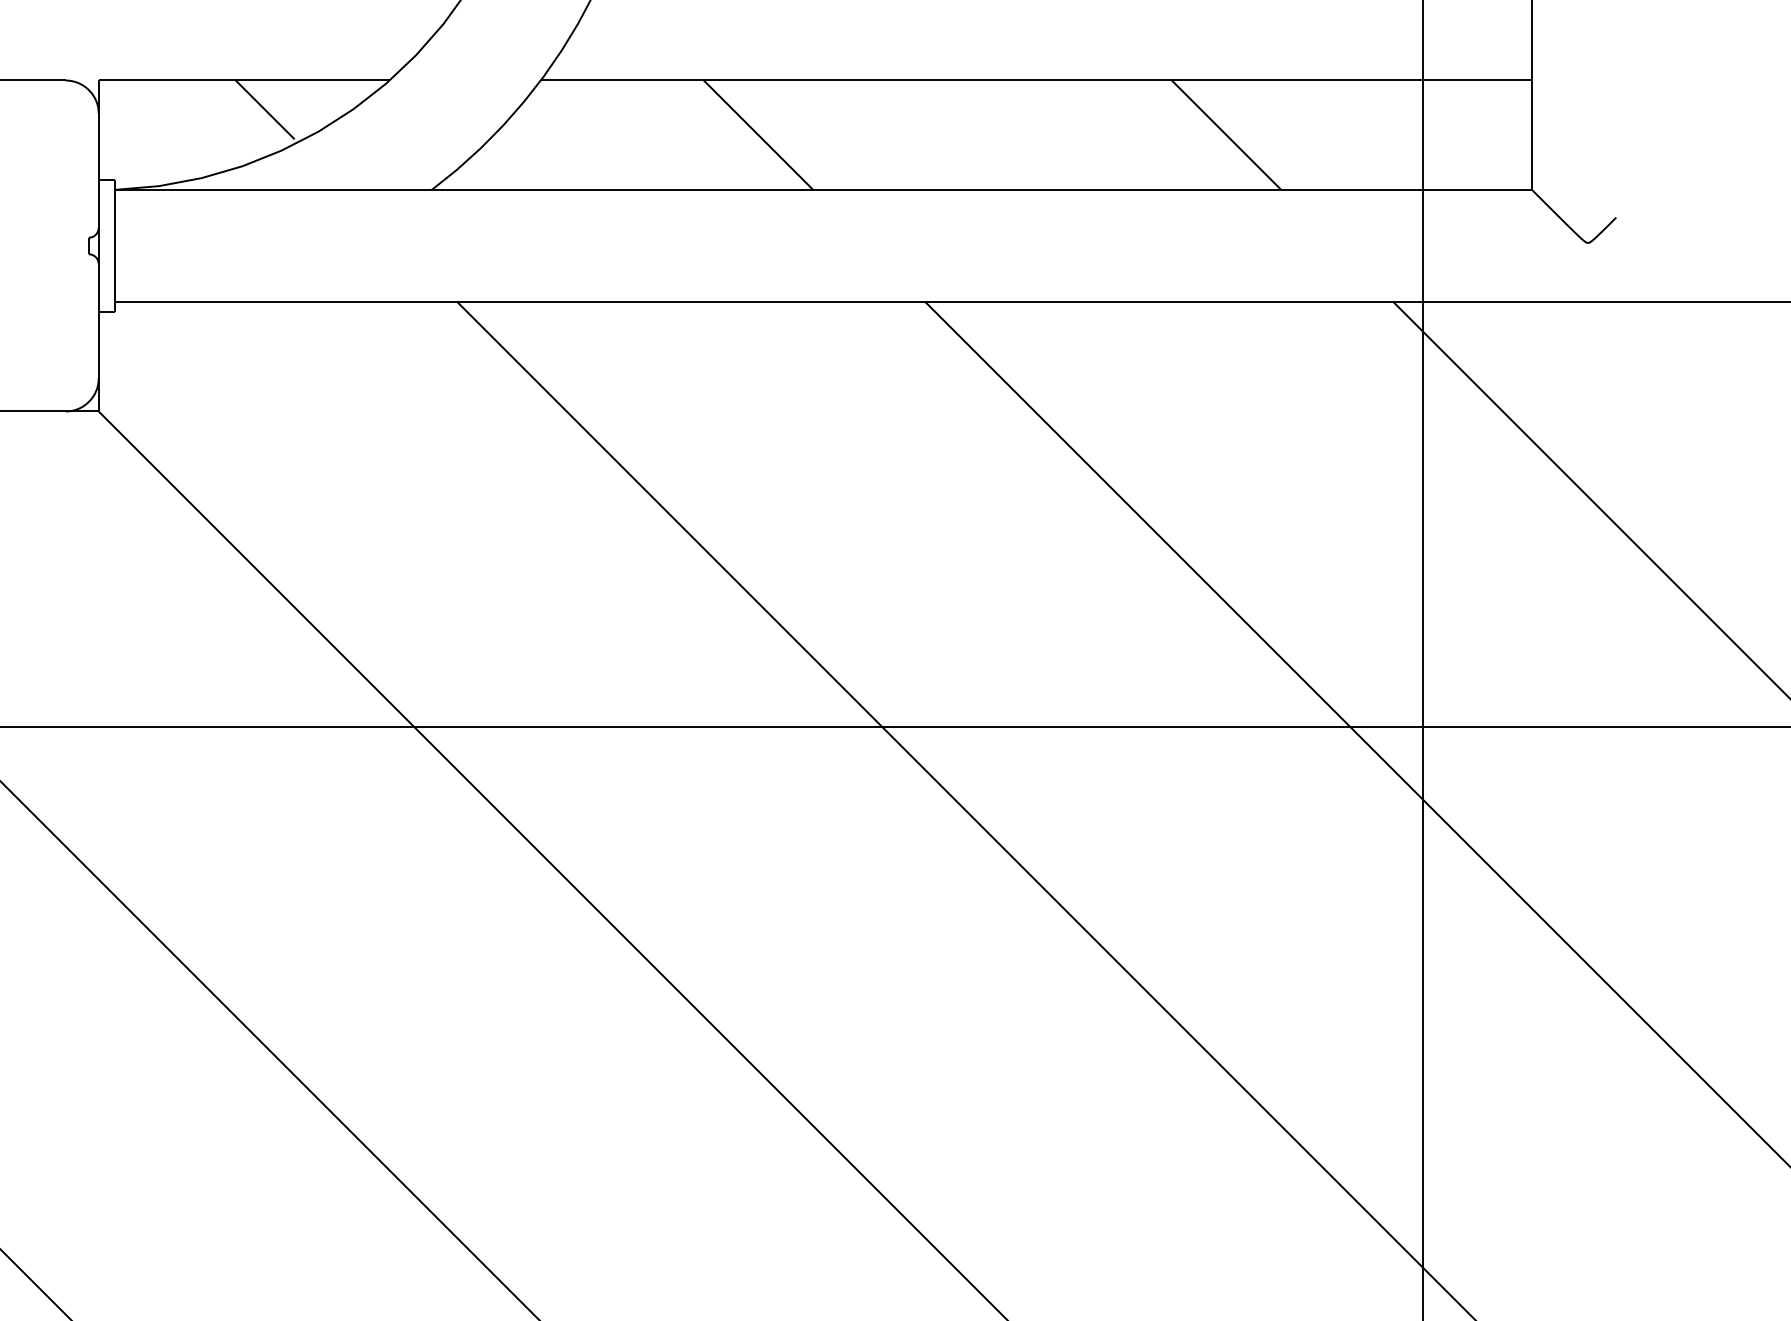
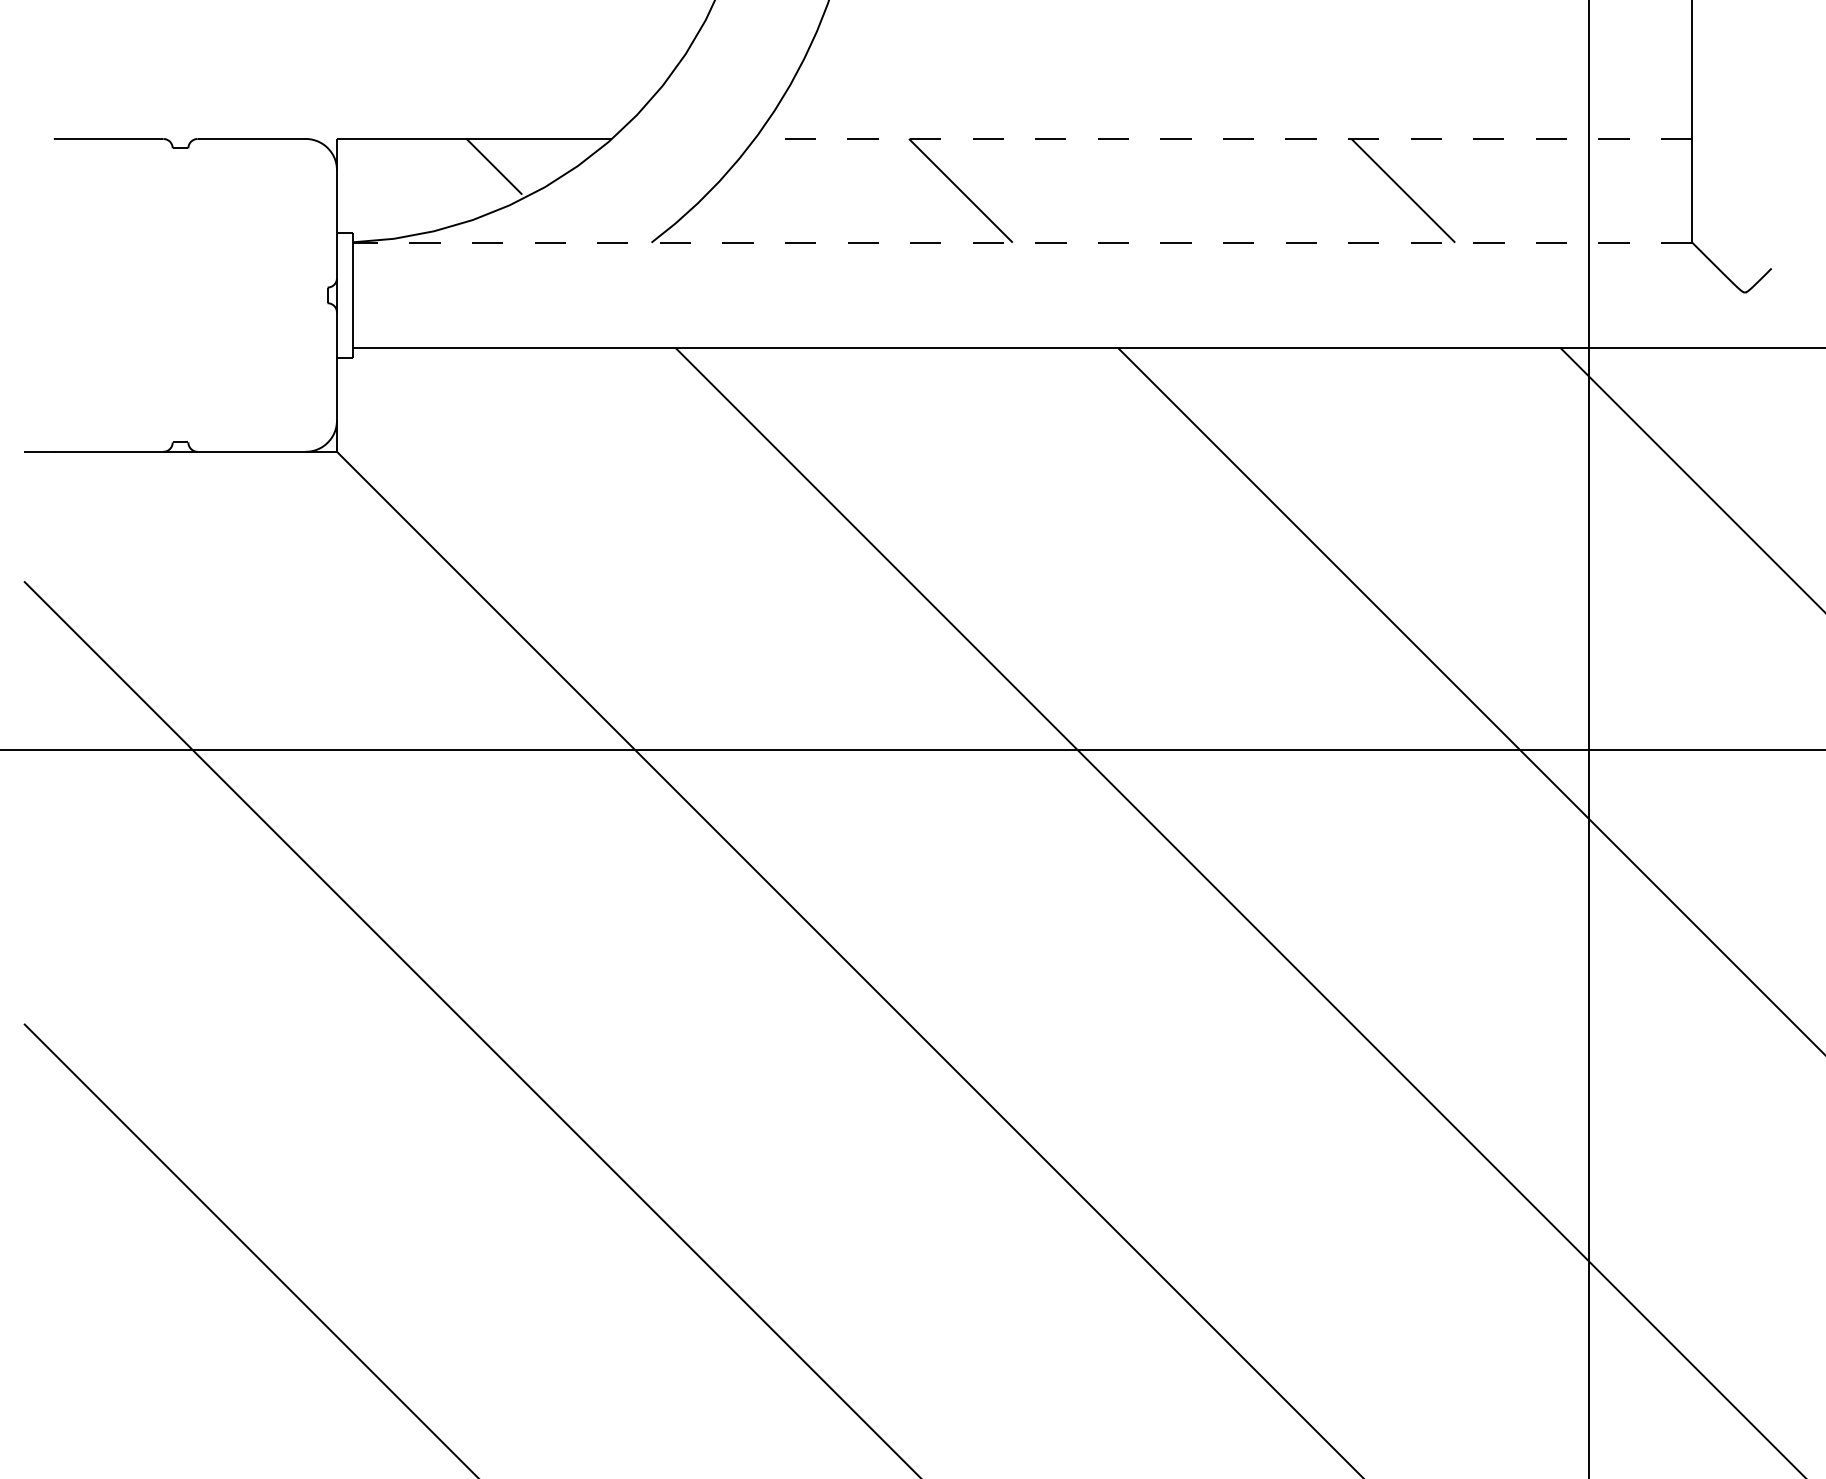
line: (1036, 80) -> (1223, 138), solid -> dashed
line: (823, 190) -> (1022, 242), solid -> dashed

